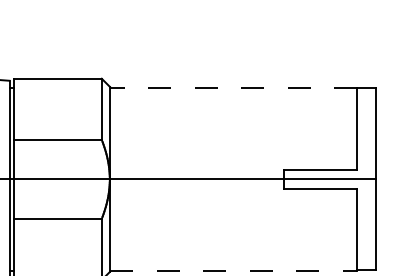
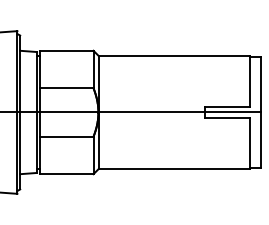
line: (233, 88) -> (174, 56), dashed -> solid
line: (233, 270) -> (174, 168), dashed -> solid

